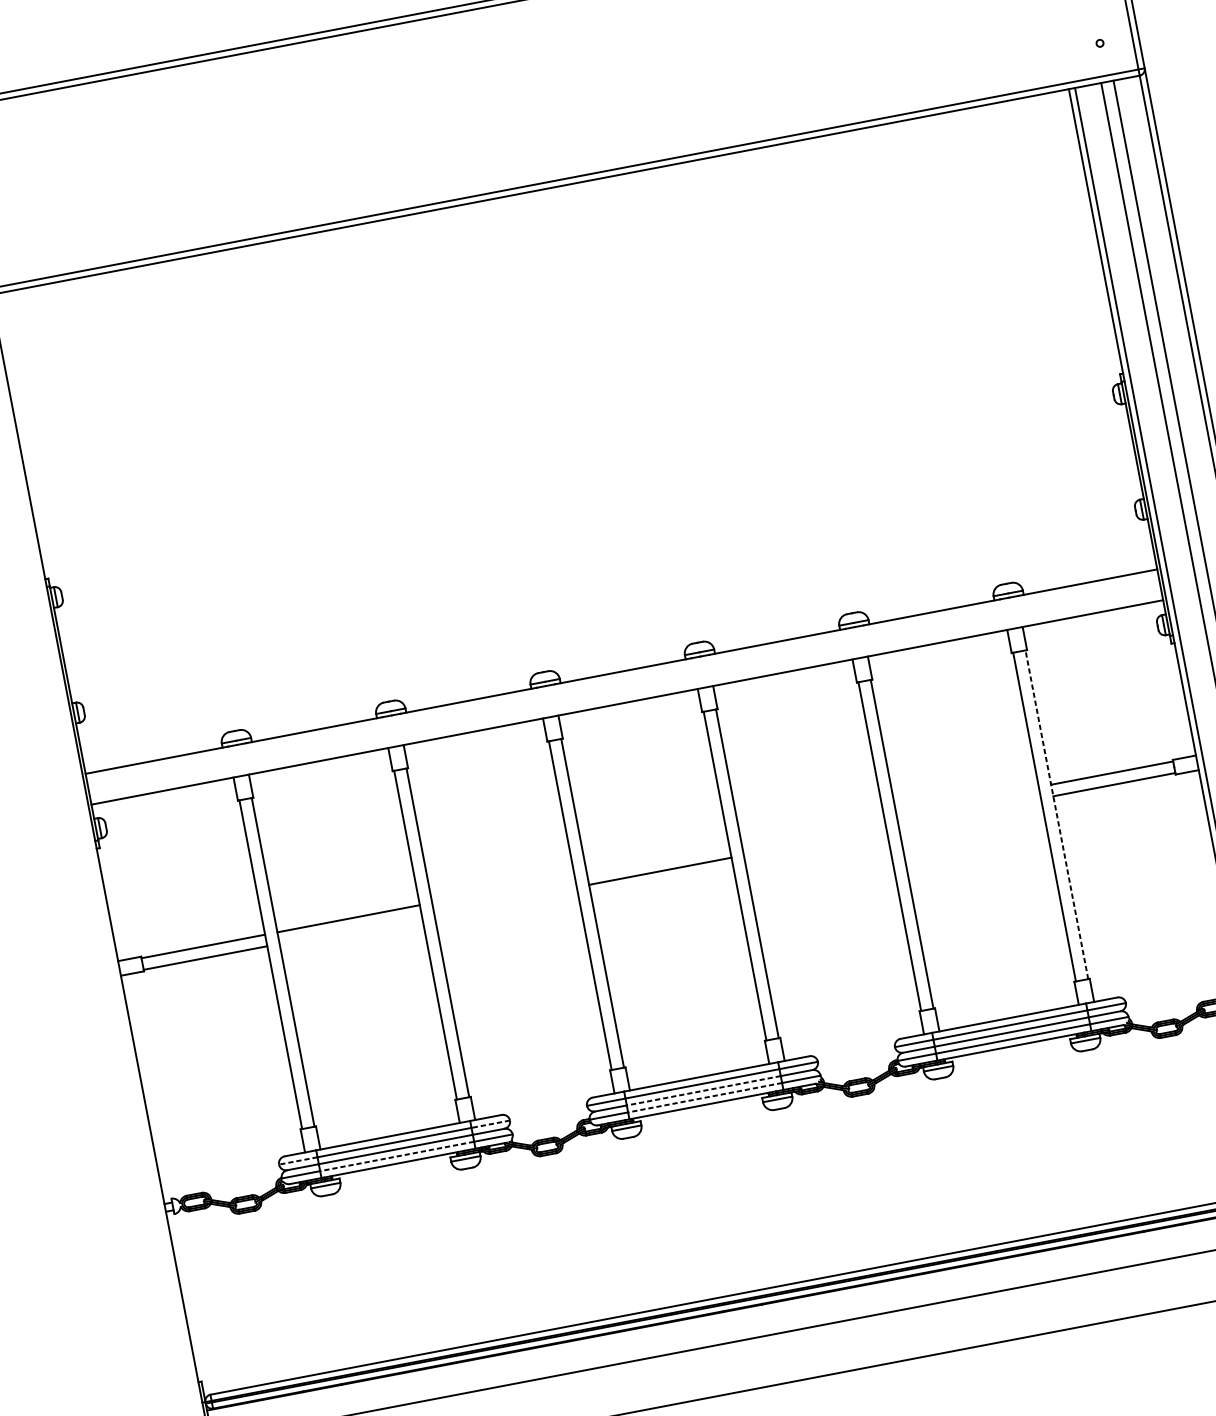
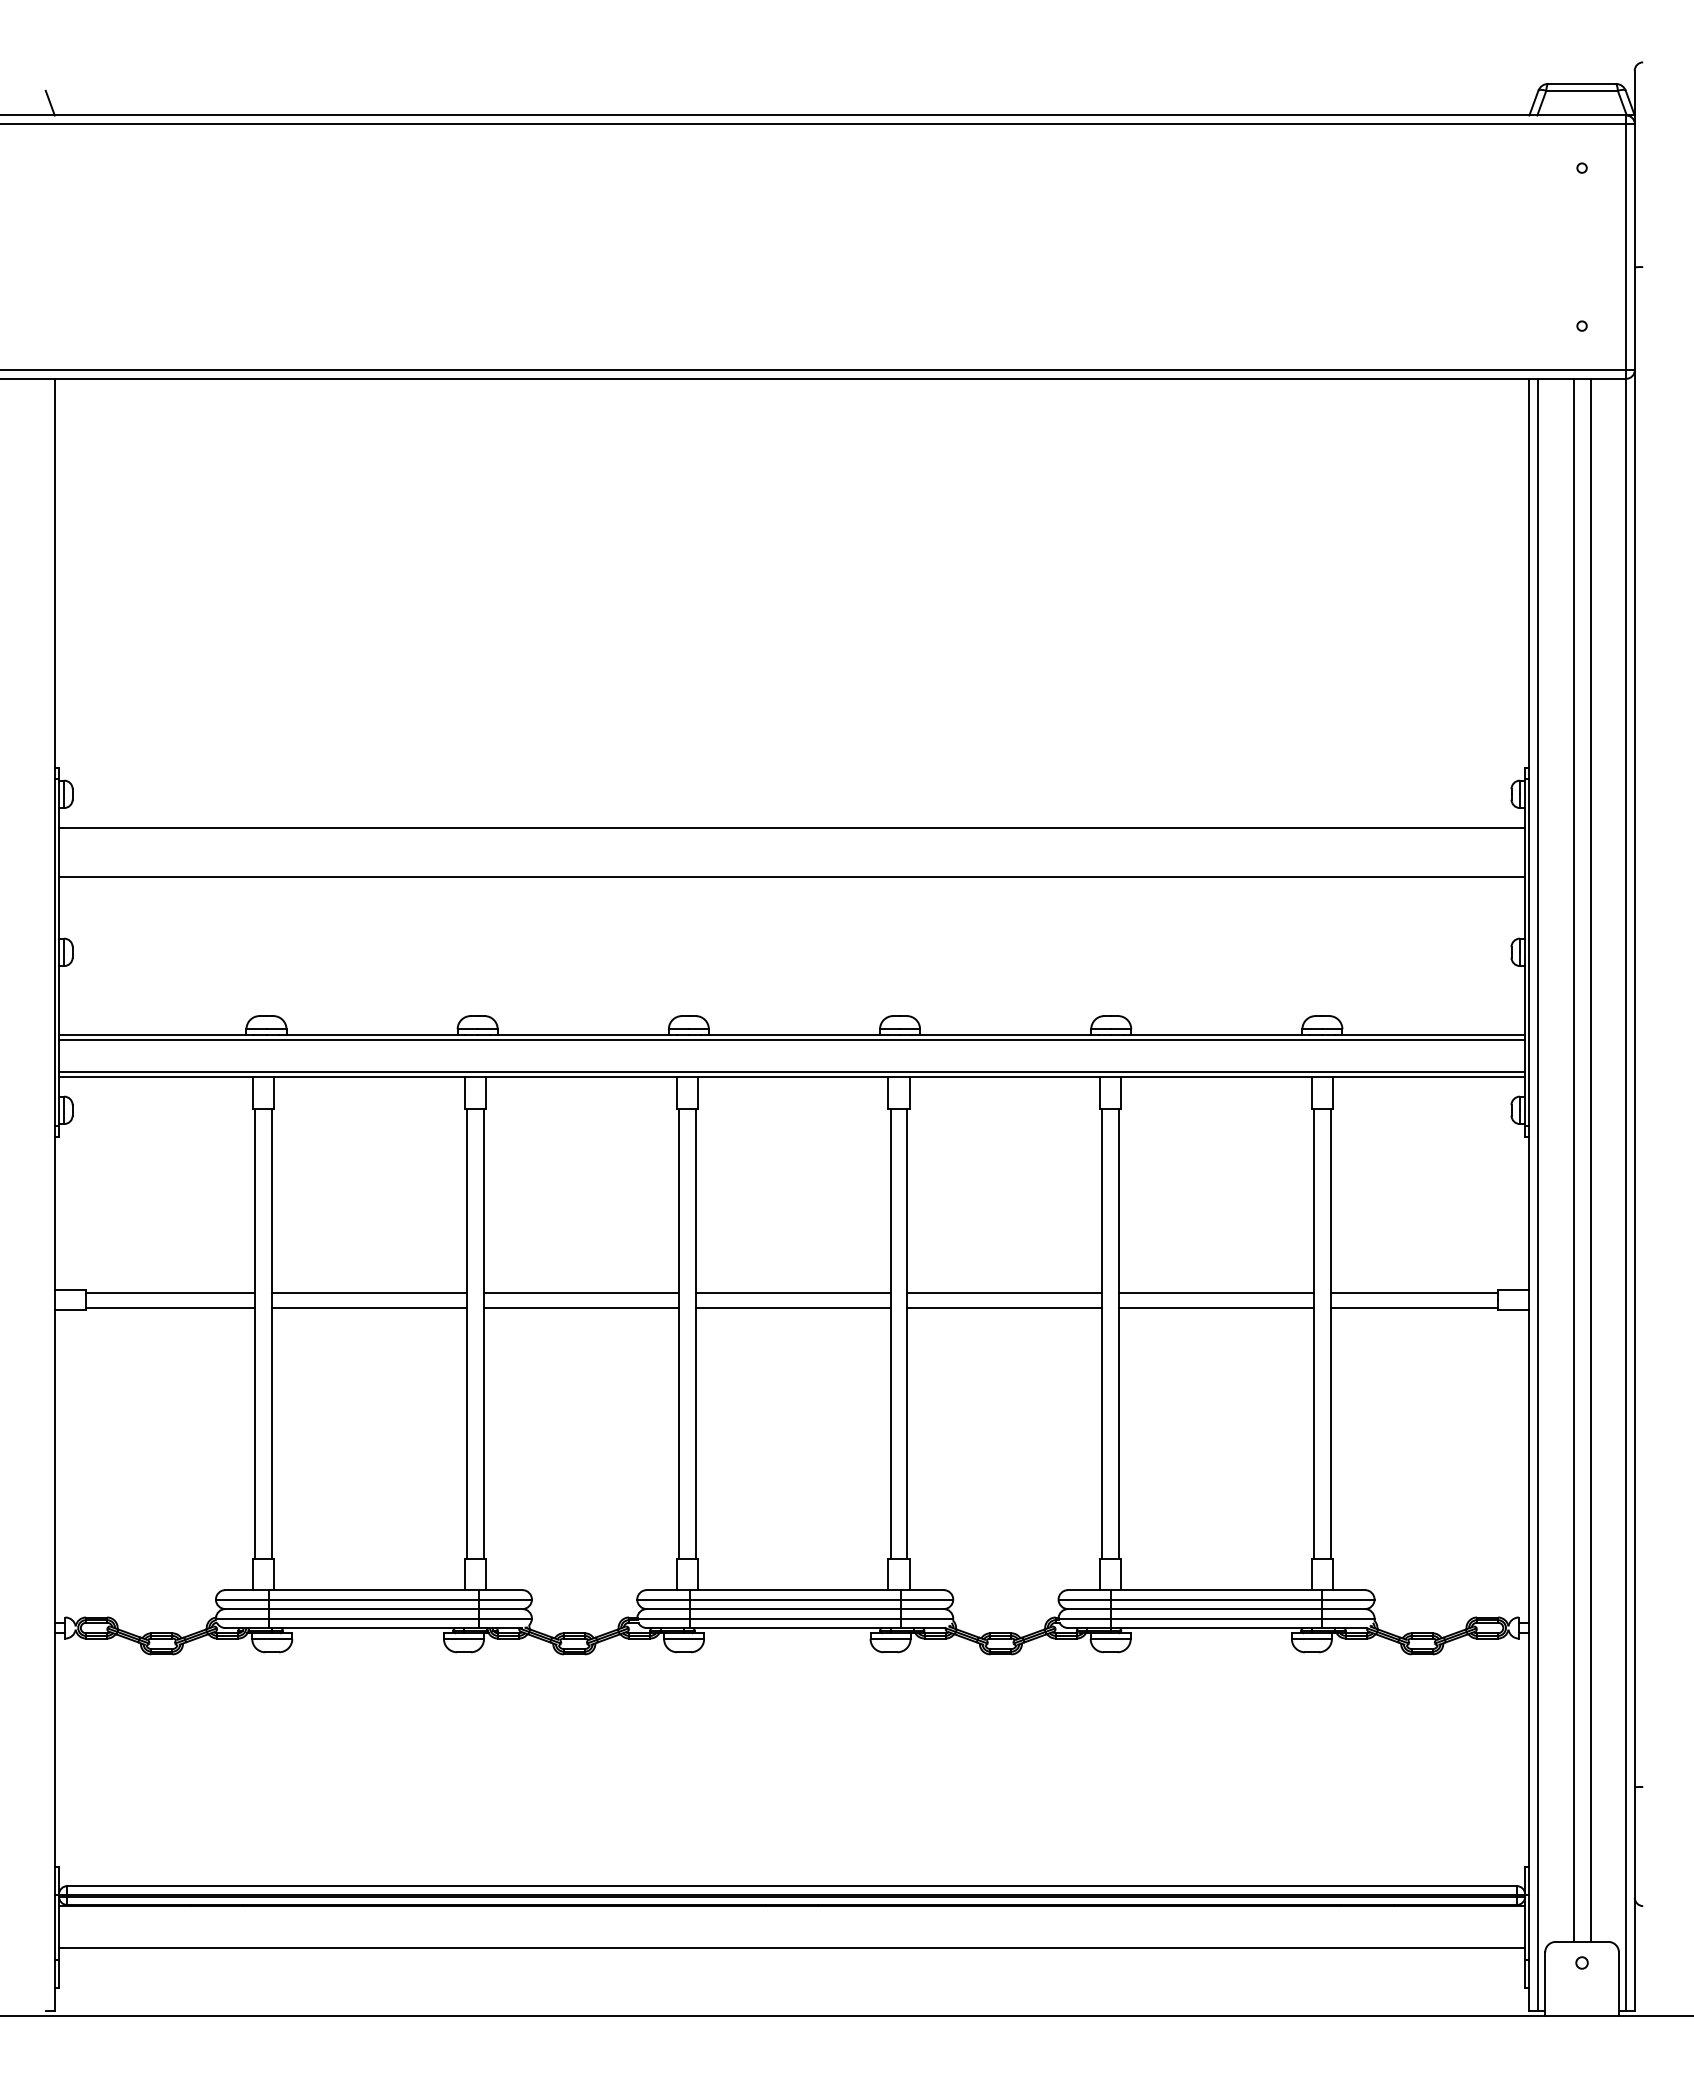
line: (592, 520) -> (791, 827), added
line: (599, 556) -> (791, 877), added
line: (621, 675) -> (791, 1040), added
line: (626, 698) -> (791, 1071), added
line: (967, 800) -> (1216, 1292), added
line: (969, 812) -> (1216, 1308), added
line: (1056, 814) -> (1330, 1333), dashed -> solid
line: (812, 830) -> (1004, 1292), added
line: (814, 841) -> (1004, 1308), added
line: (657, 859) -> (792, 1292), added
line: (503, 889) -> (581, 1292), added
line: (505, 900) -> (581, 1308), added
line: (350, 930) -> (369, 1308), added
line: (703, 1091) -> (794, 1609), dashed -> solid
line: (704, 1097) -> (794, 1618), dashed -> solid
line: (490, 1124) -> (505, 1599), dashed -> solid
line: (396, 1156) -> (373, 1618), dashed -> solid
line: (297, 1160) -> (241, 1599), dashed -> solid

